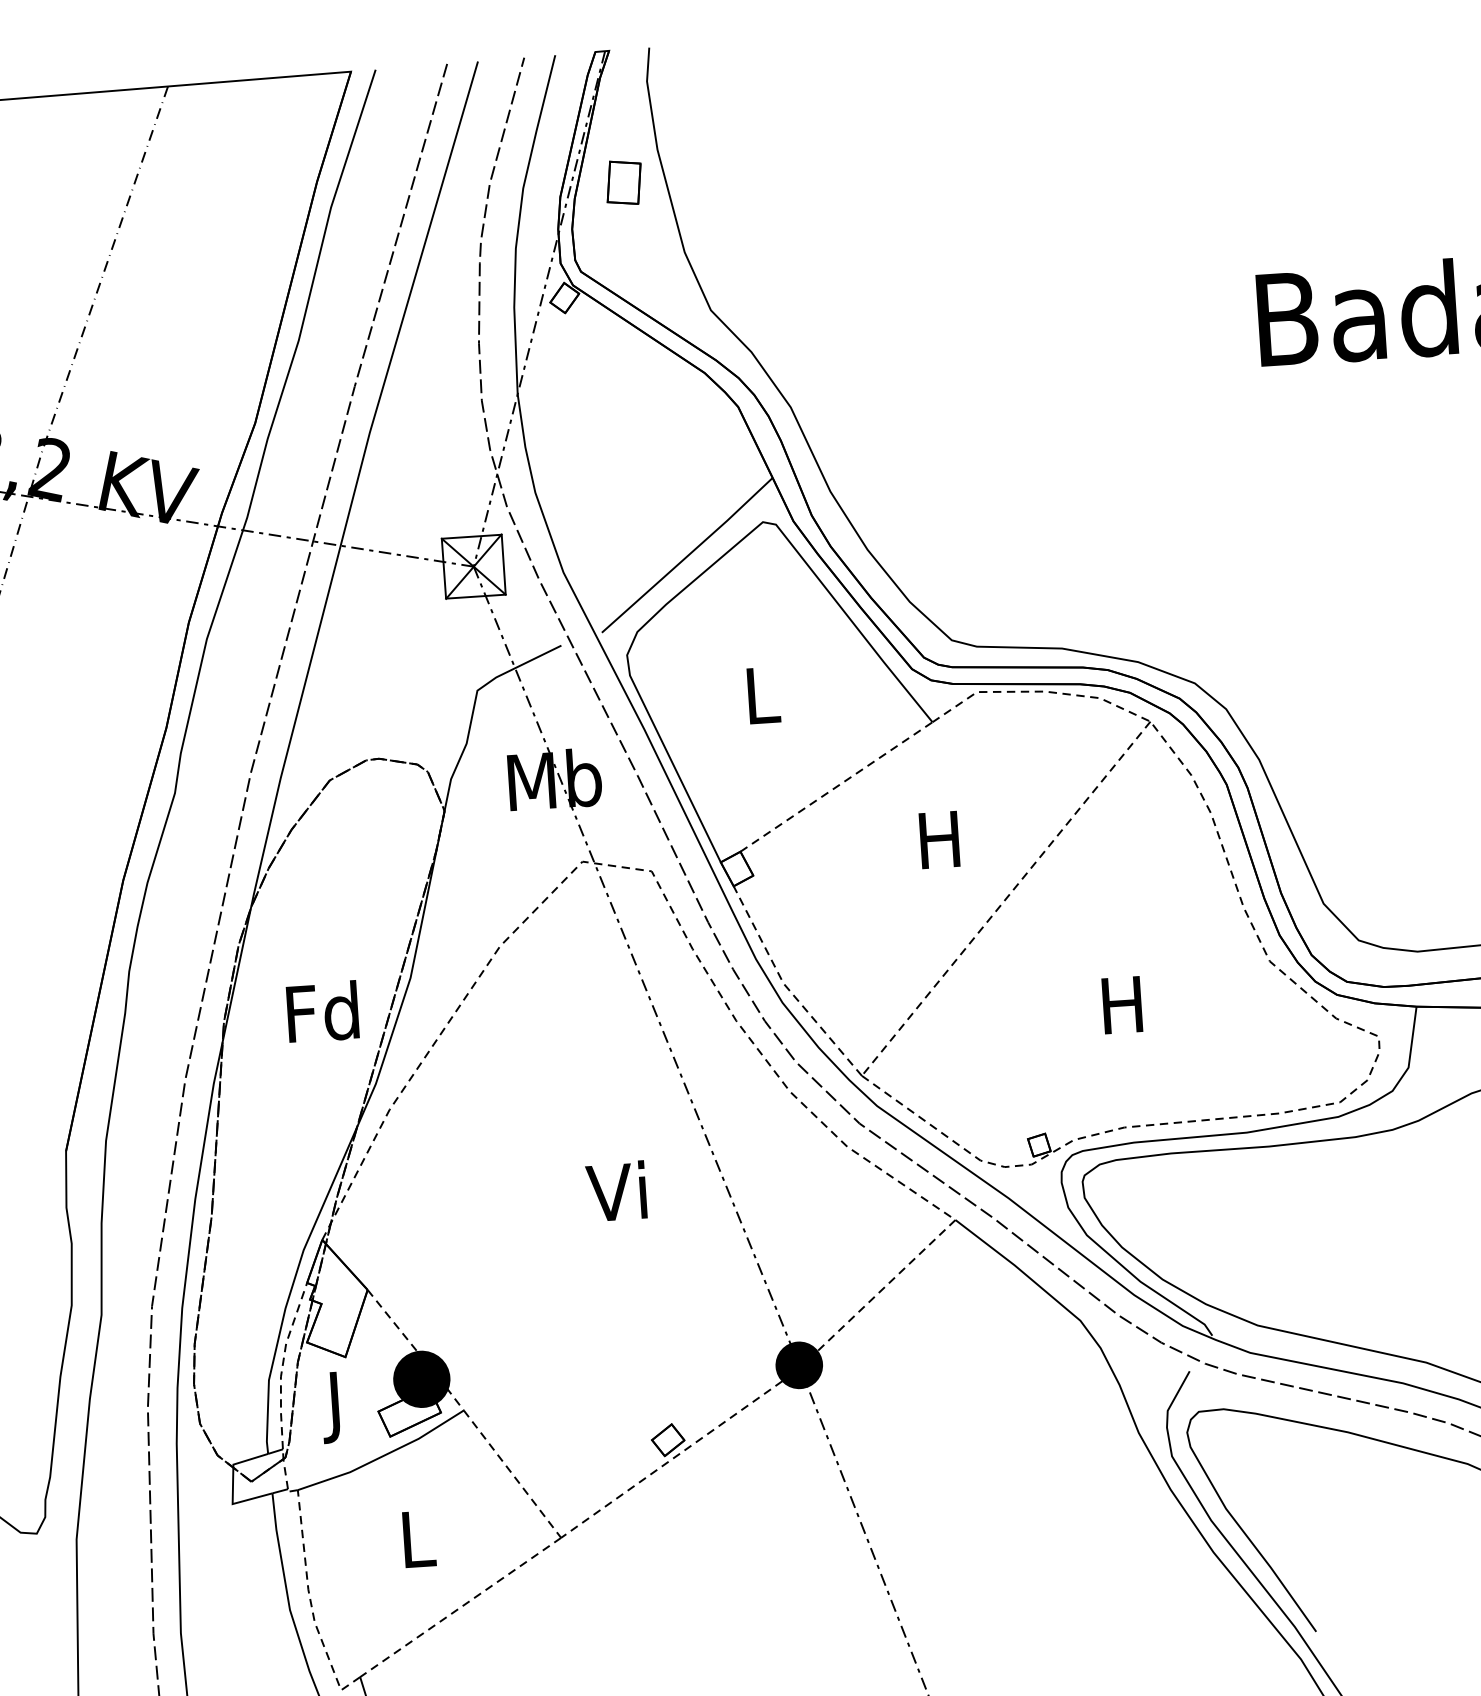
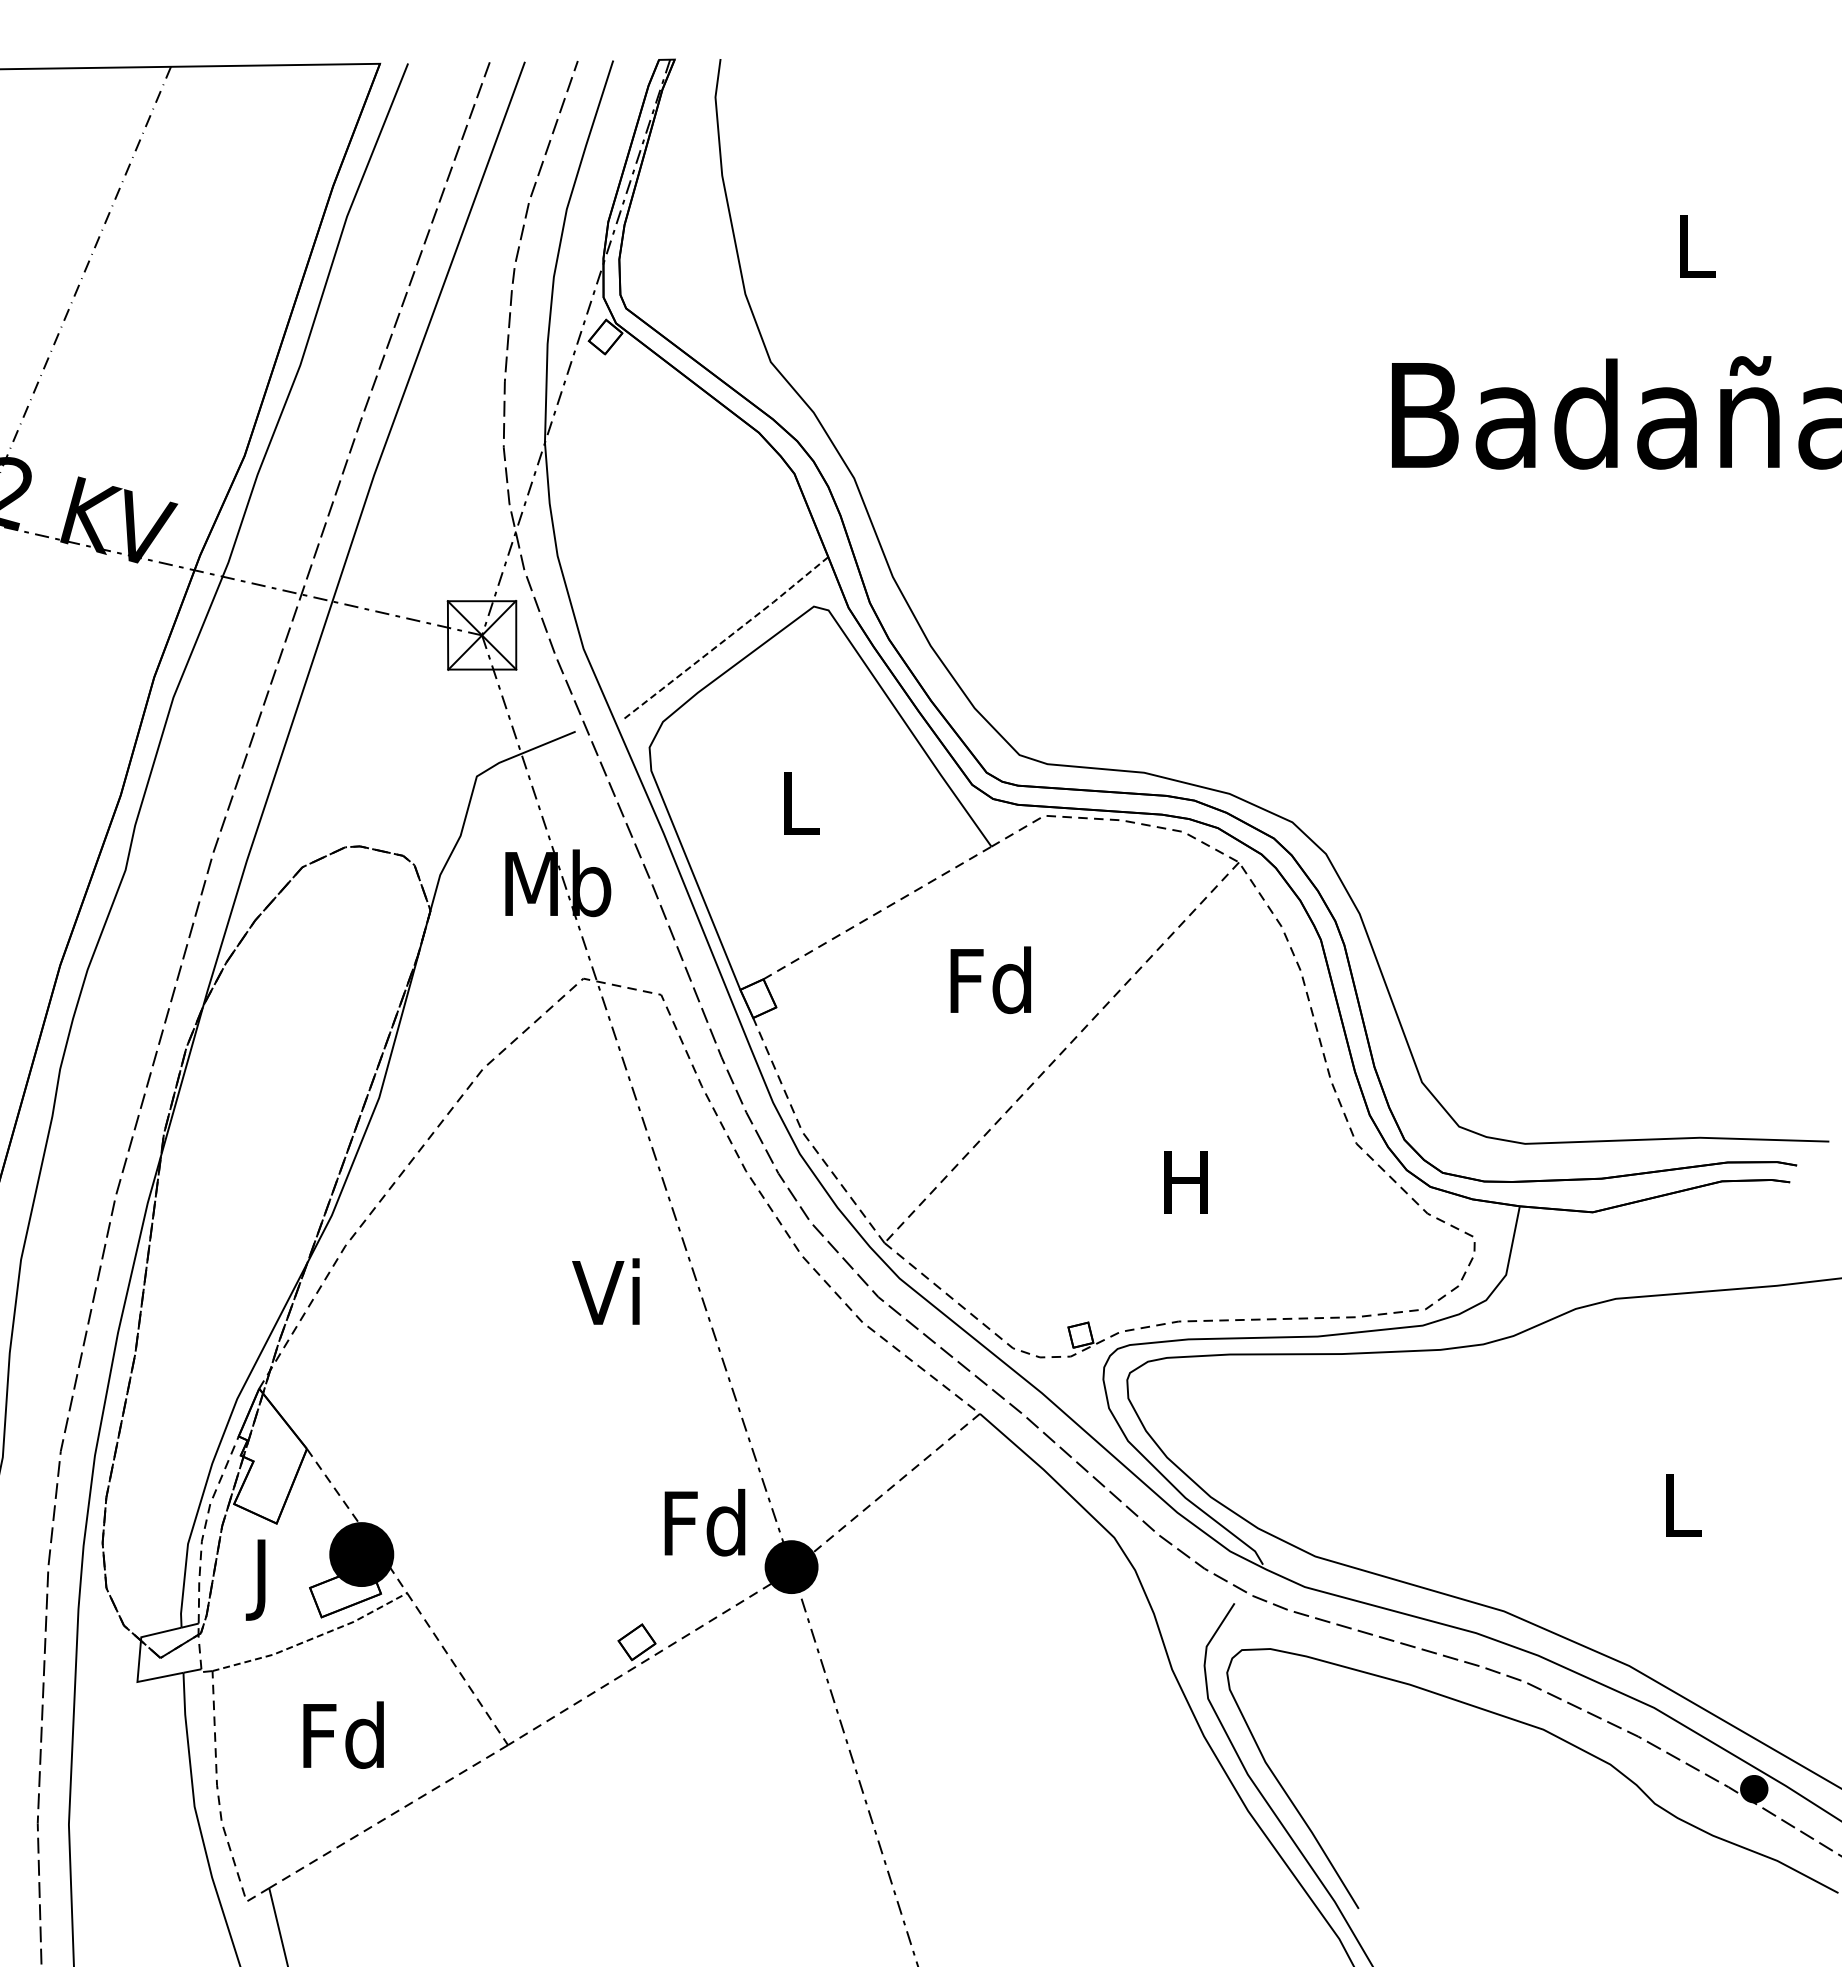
part: (623, 182) -> (681, 210), removed
line: (688, 556) -> (726, 639), solid -> dashed
text: (939, 839) -> (990, 980), H -> Fd
text: (322, 1011) -> (704, 1522), moved
text: (615, 1191) -> (605, 1291), moved
line: (384, 1455) -> (313, 1638), solid -> dashed
text: (416, 1538) -> (343, 1734), L -> Fd

